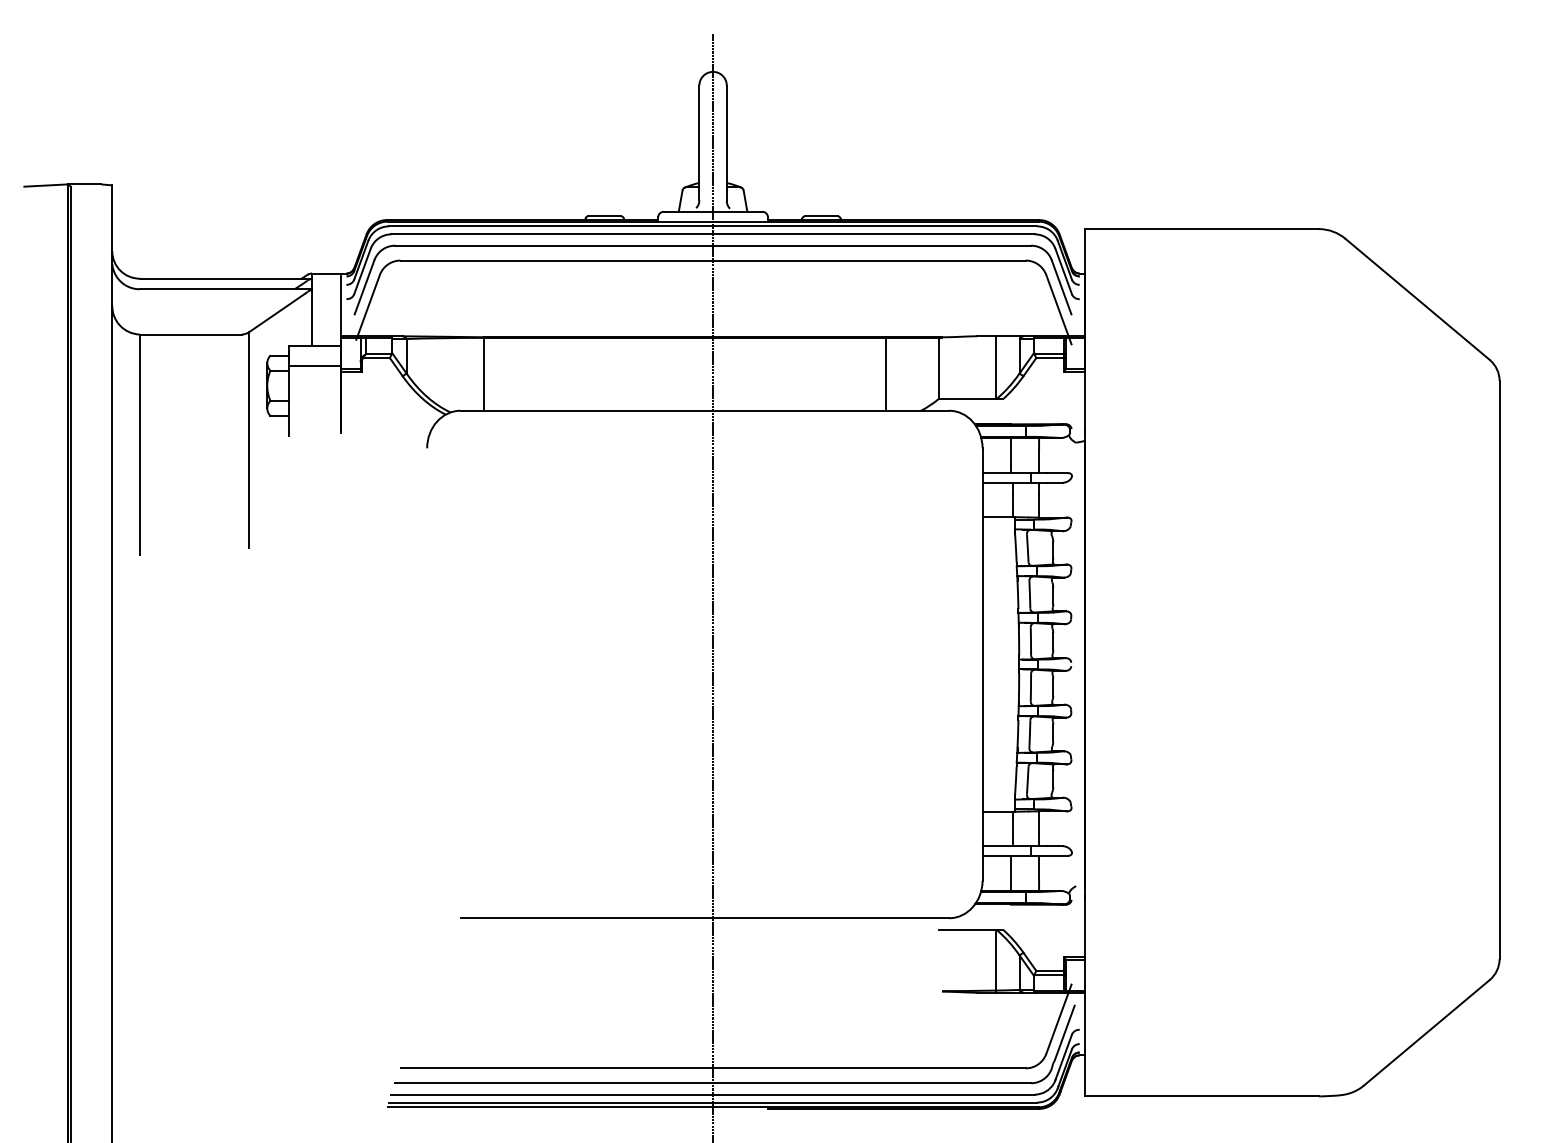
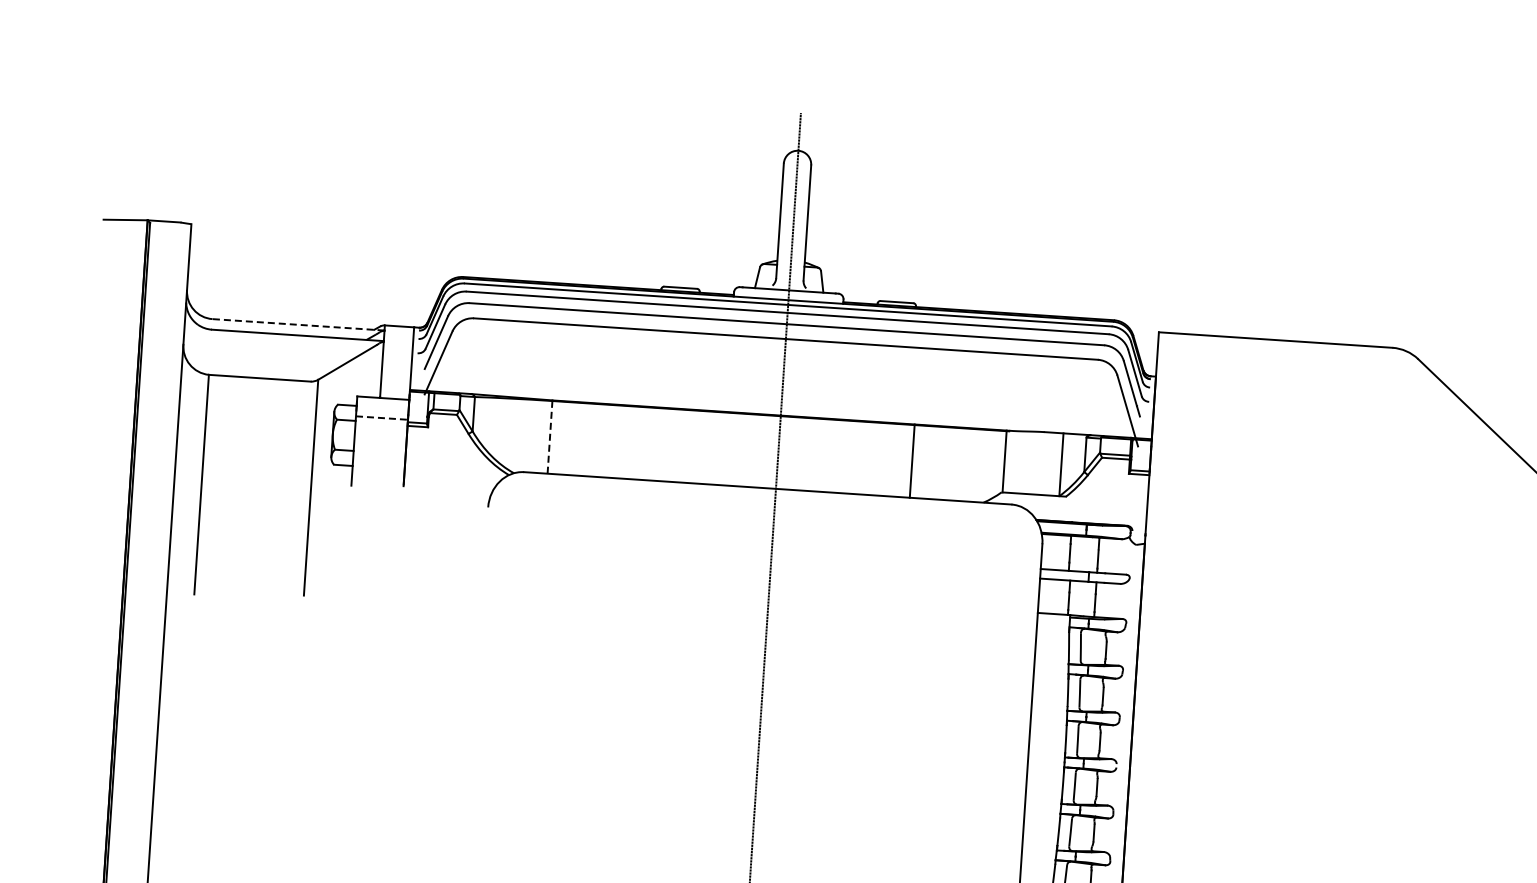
line: (225, 278) -> (298, 324), solid -> dashed
line: (315, 366) -> (382, 418), solid -> dashed
line: (484, 373) -> (550, 436), solid -> dashed
line: (886, 373) -> (912, 460), moved

